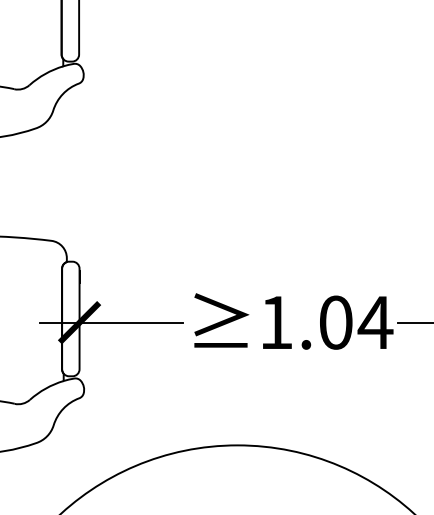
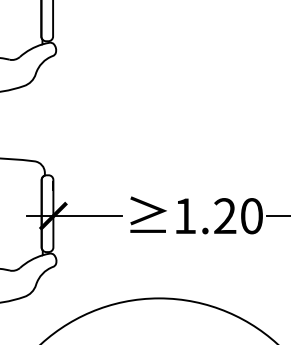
text: (355, 323) -> (238, 216), 1.04 -> 1.20

